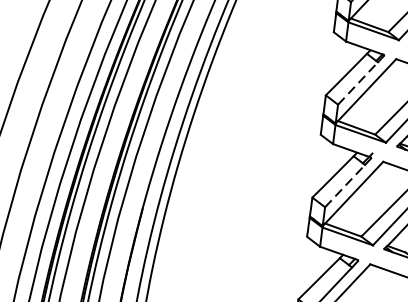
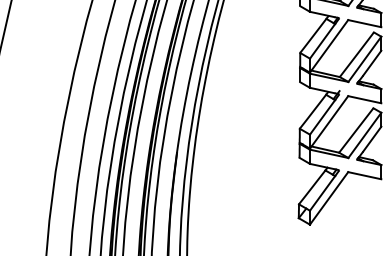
line: (358, 82) -> (322, 40), dashed -> solid
line: (345, 184) -> (322, 116), dashed -> solid

